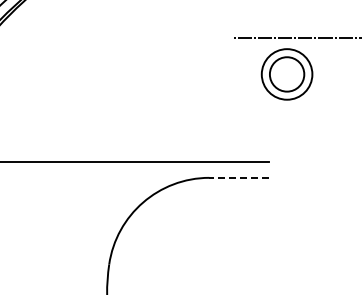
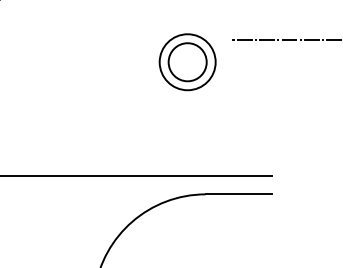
part: (286, 74) -> (187, 62), moved
line: (239, 177) -> (239, 193), dashed -> solid

